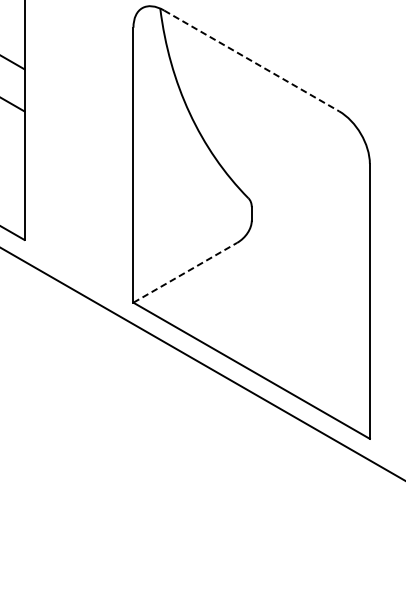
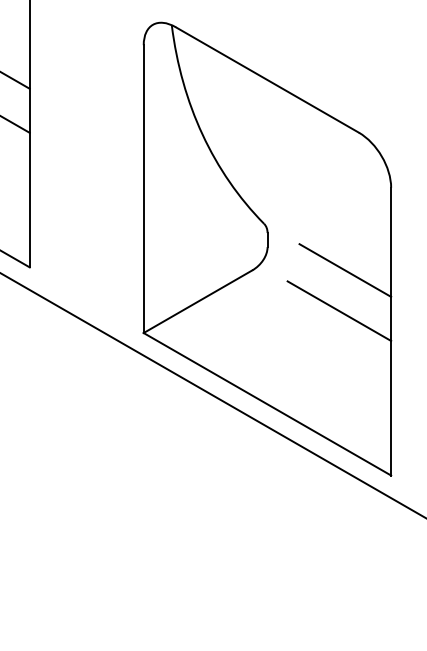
line: (251, 61) -> (267, 80), dashed -> solid
line: (326, 242) -> (345, 270), added
line: (184, 272) -> (197, 301), dashed -> solid
line: (320, 282) -> (339, 311), added

